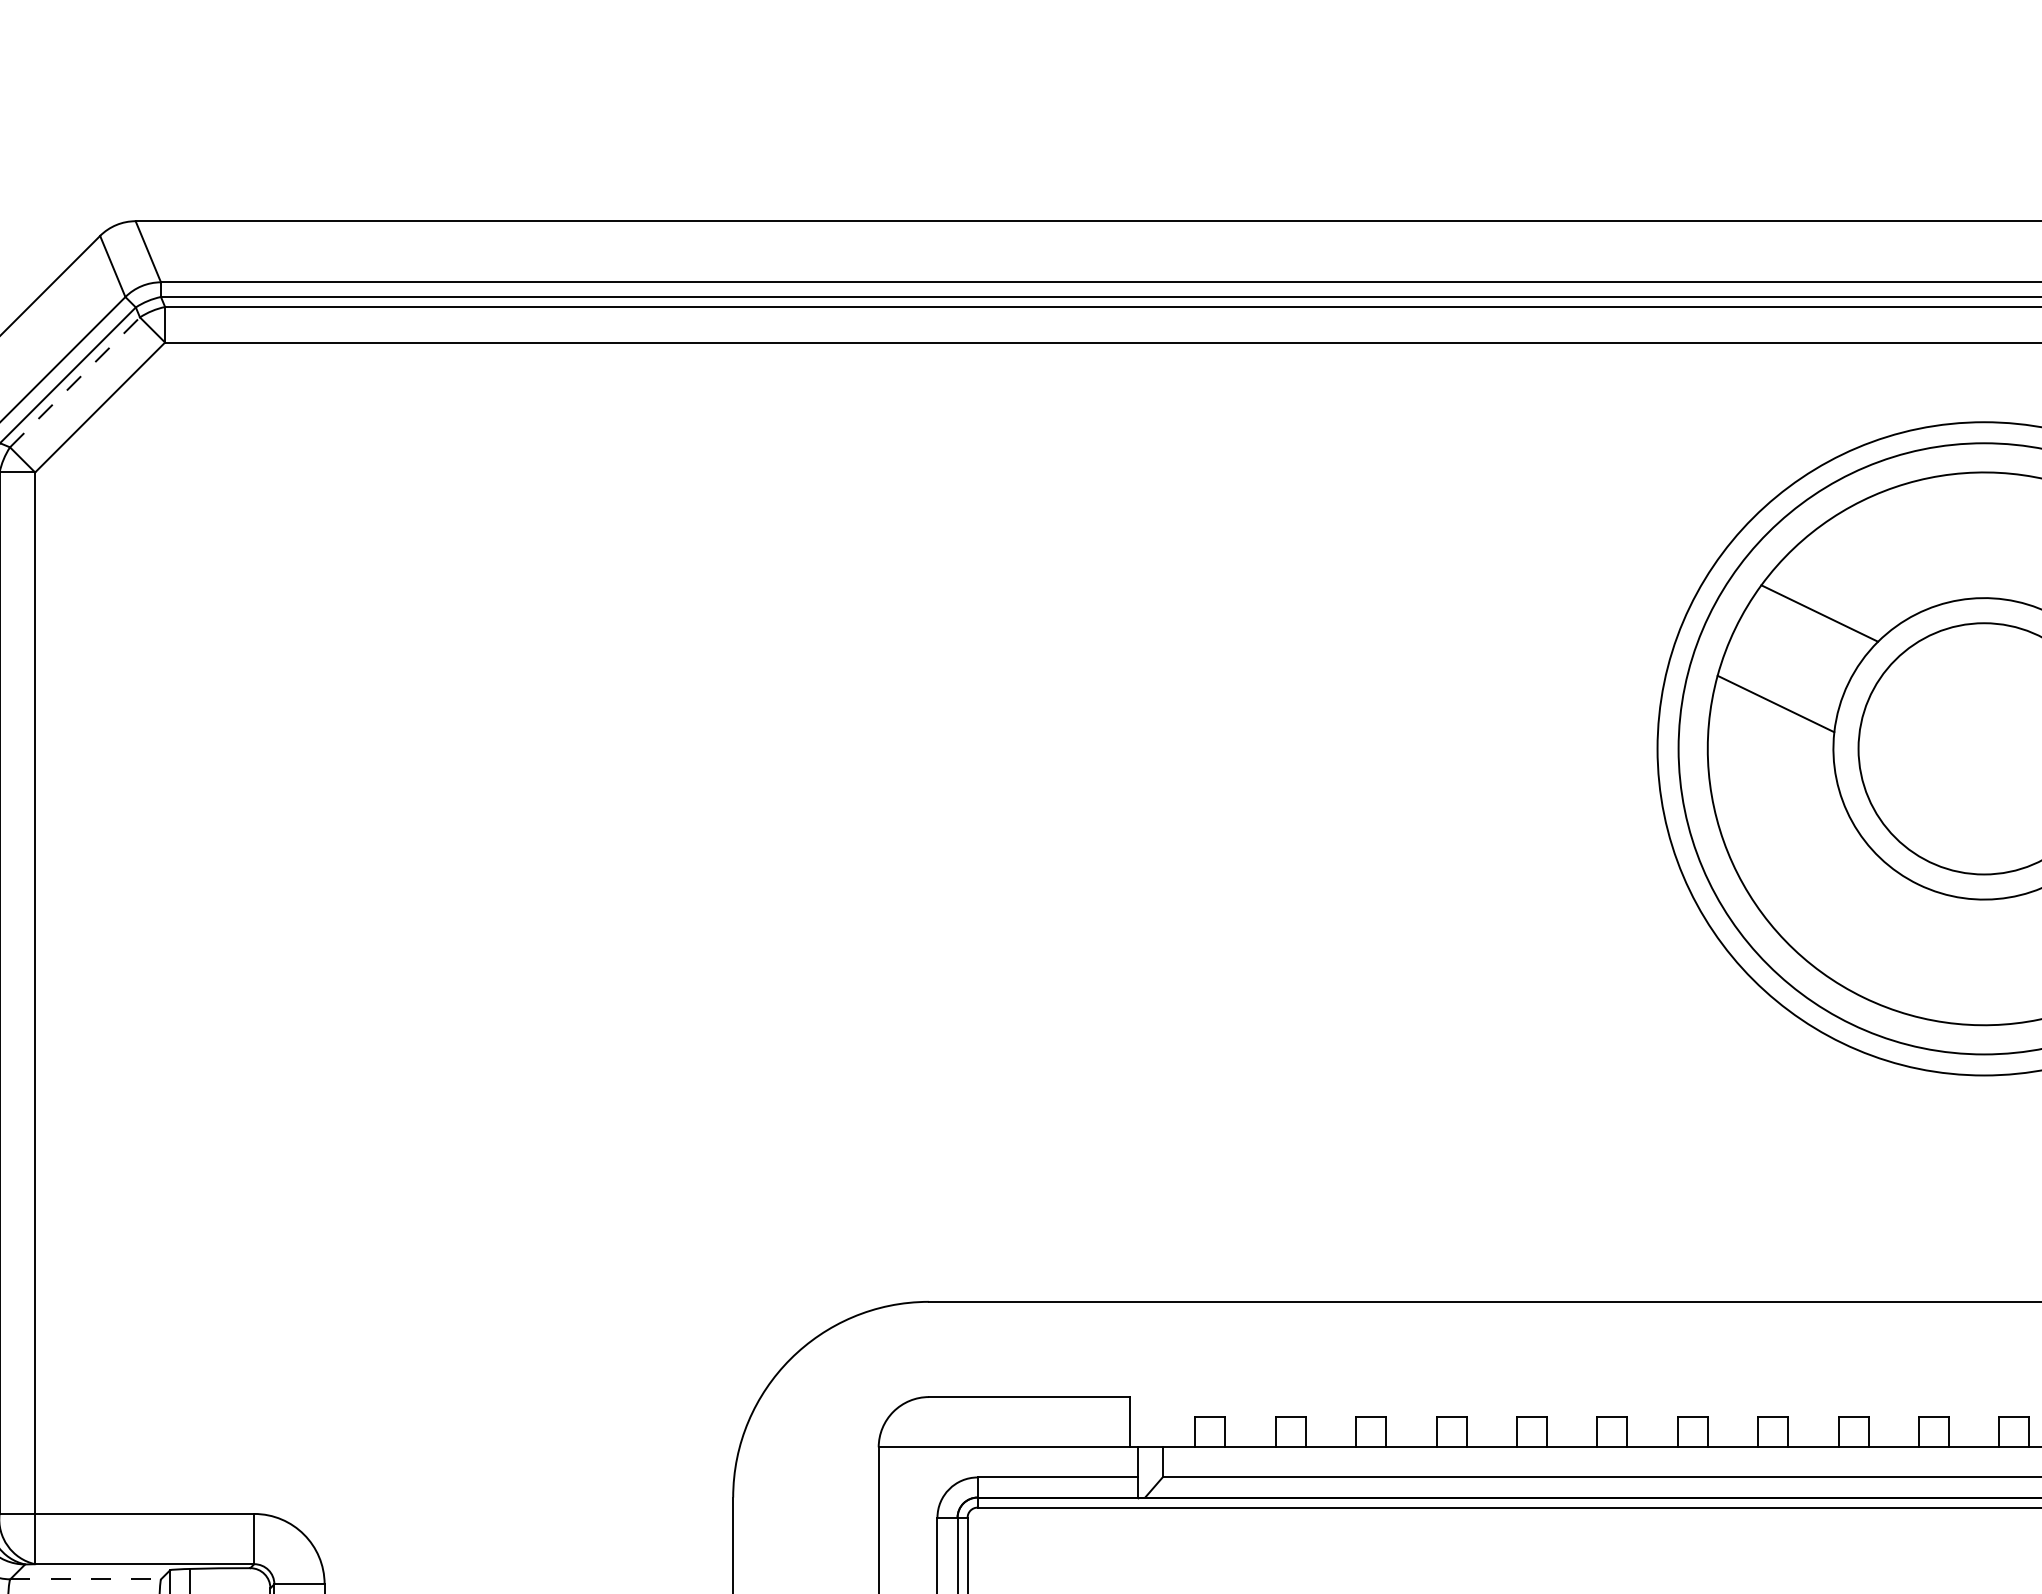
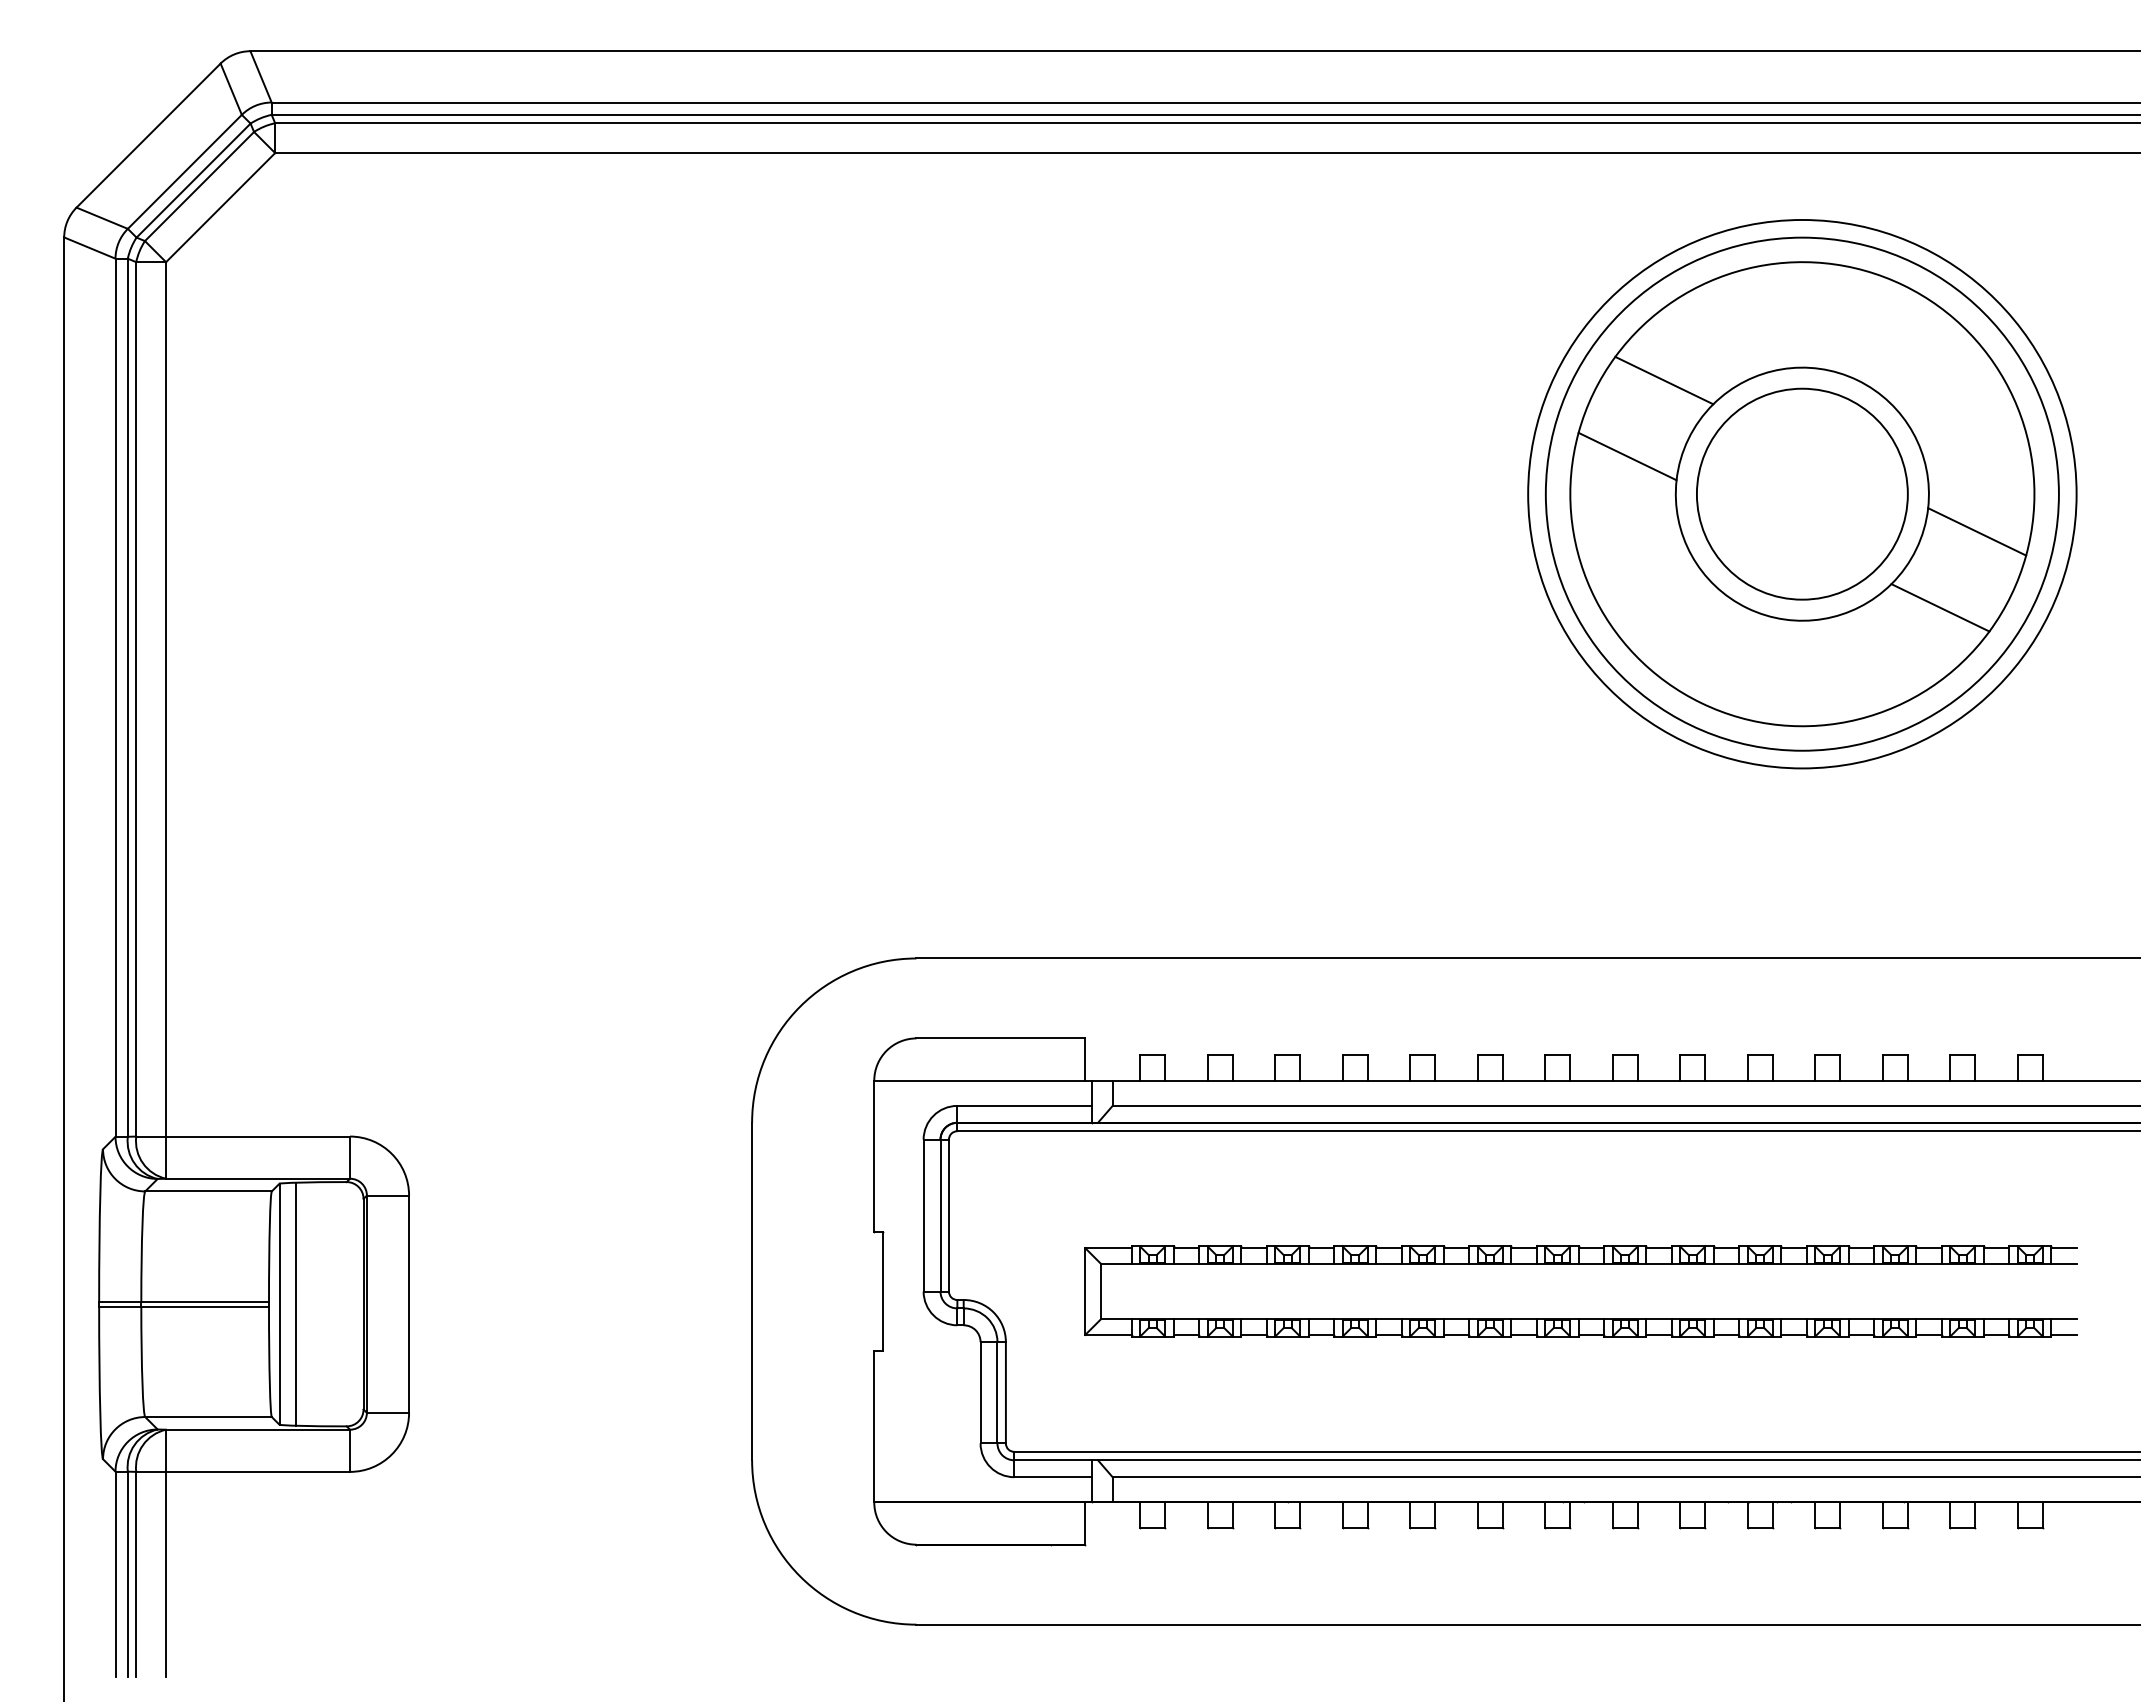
line: (74, 382) -> (199, 186), dashed -> solid
line: (86, 1579) -> (209, 1191), dashed -> solid

